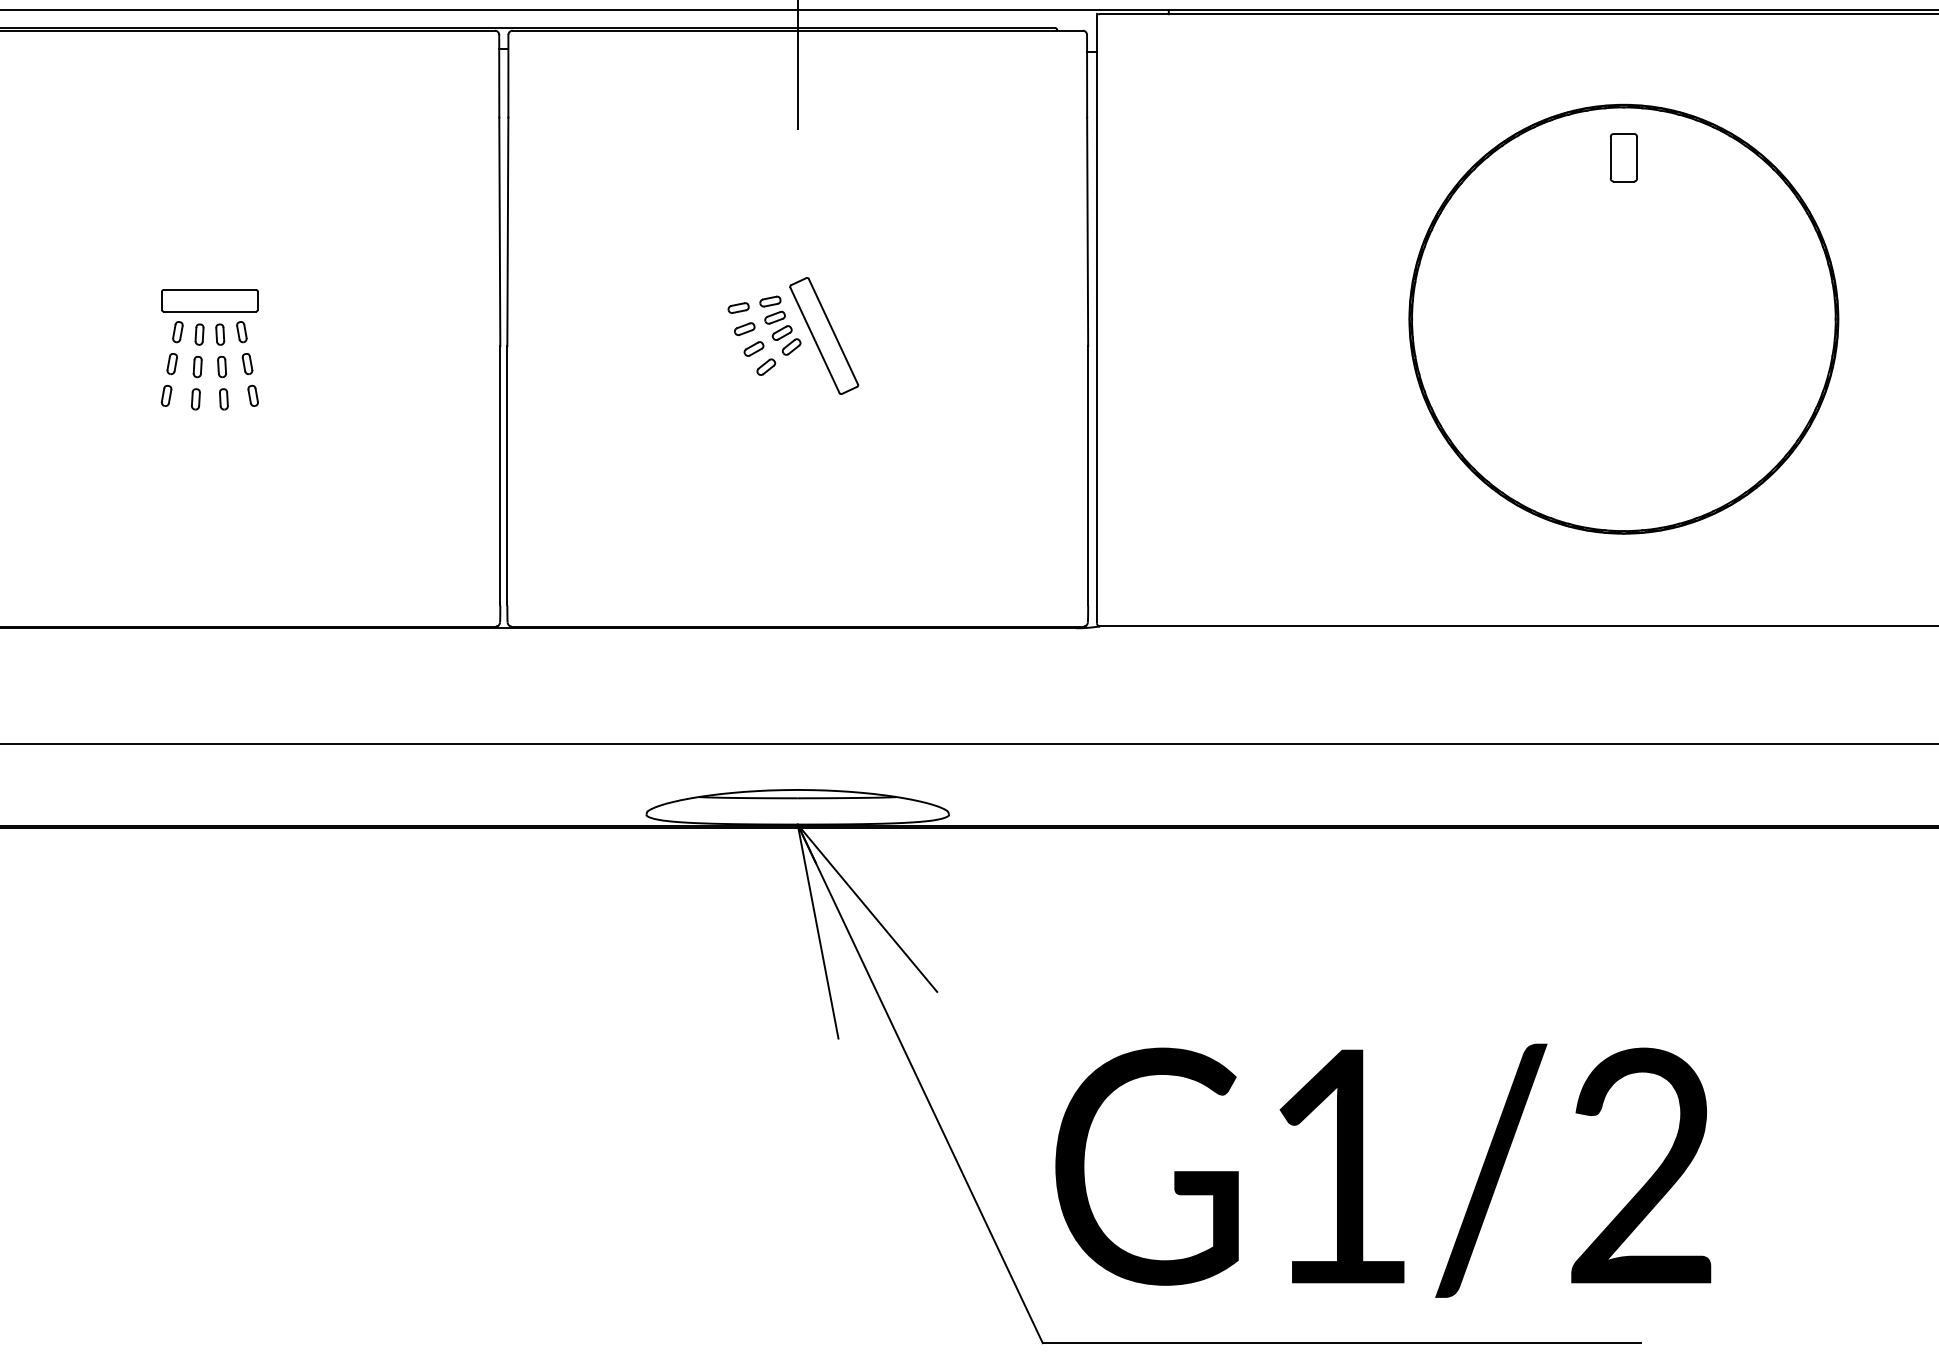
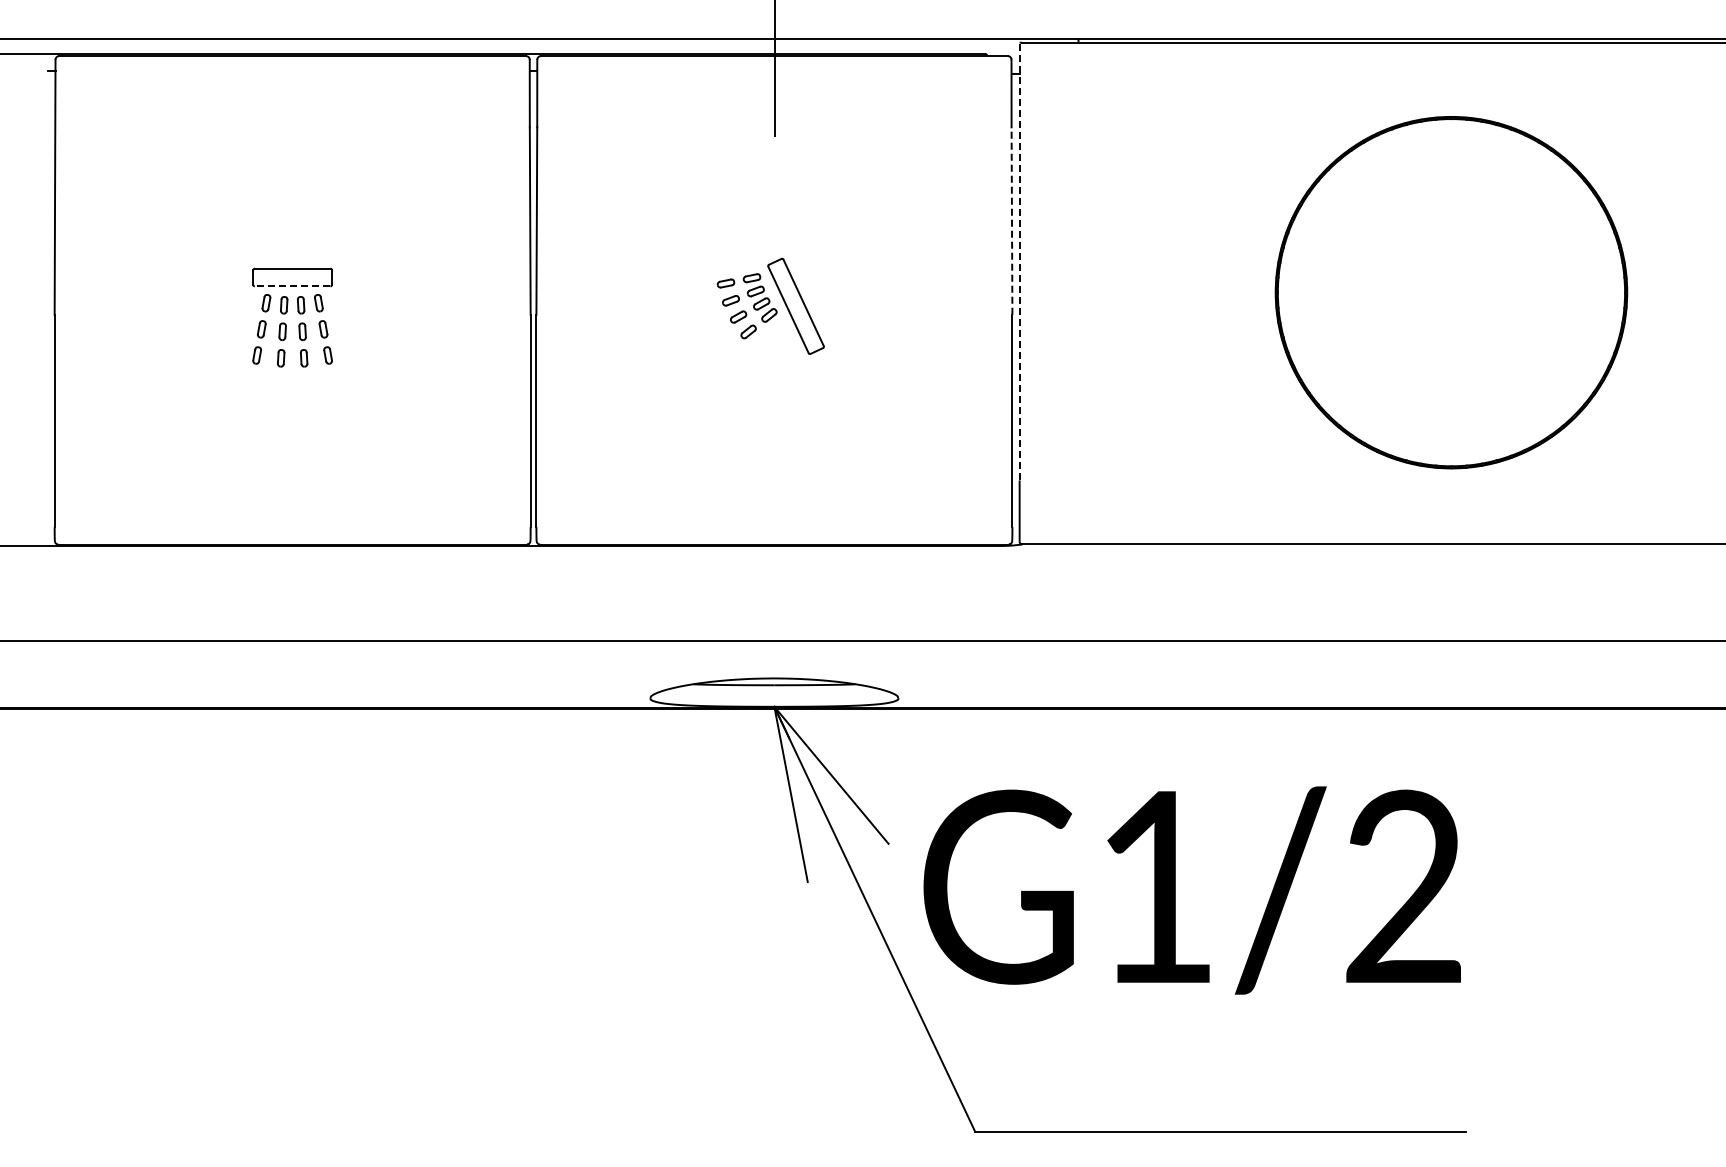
part: (1623, 157) -> (1451, 160), removed
line: (1088, 232) -> (1012, 221), solid -> dashed
line: (1096, 281) -> (1019, 261), solid -> dashed
line: (209, 311) -> (292, 286), solid -> dashed
text: (1382, 1170) -> (1191, 890), moved

